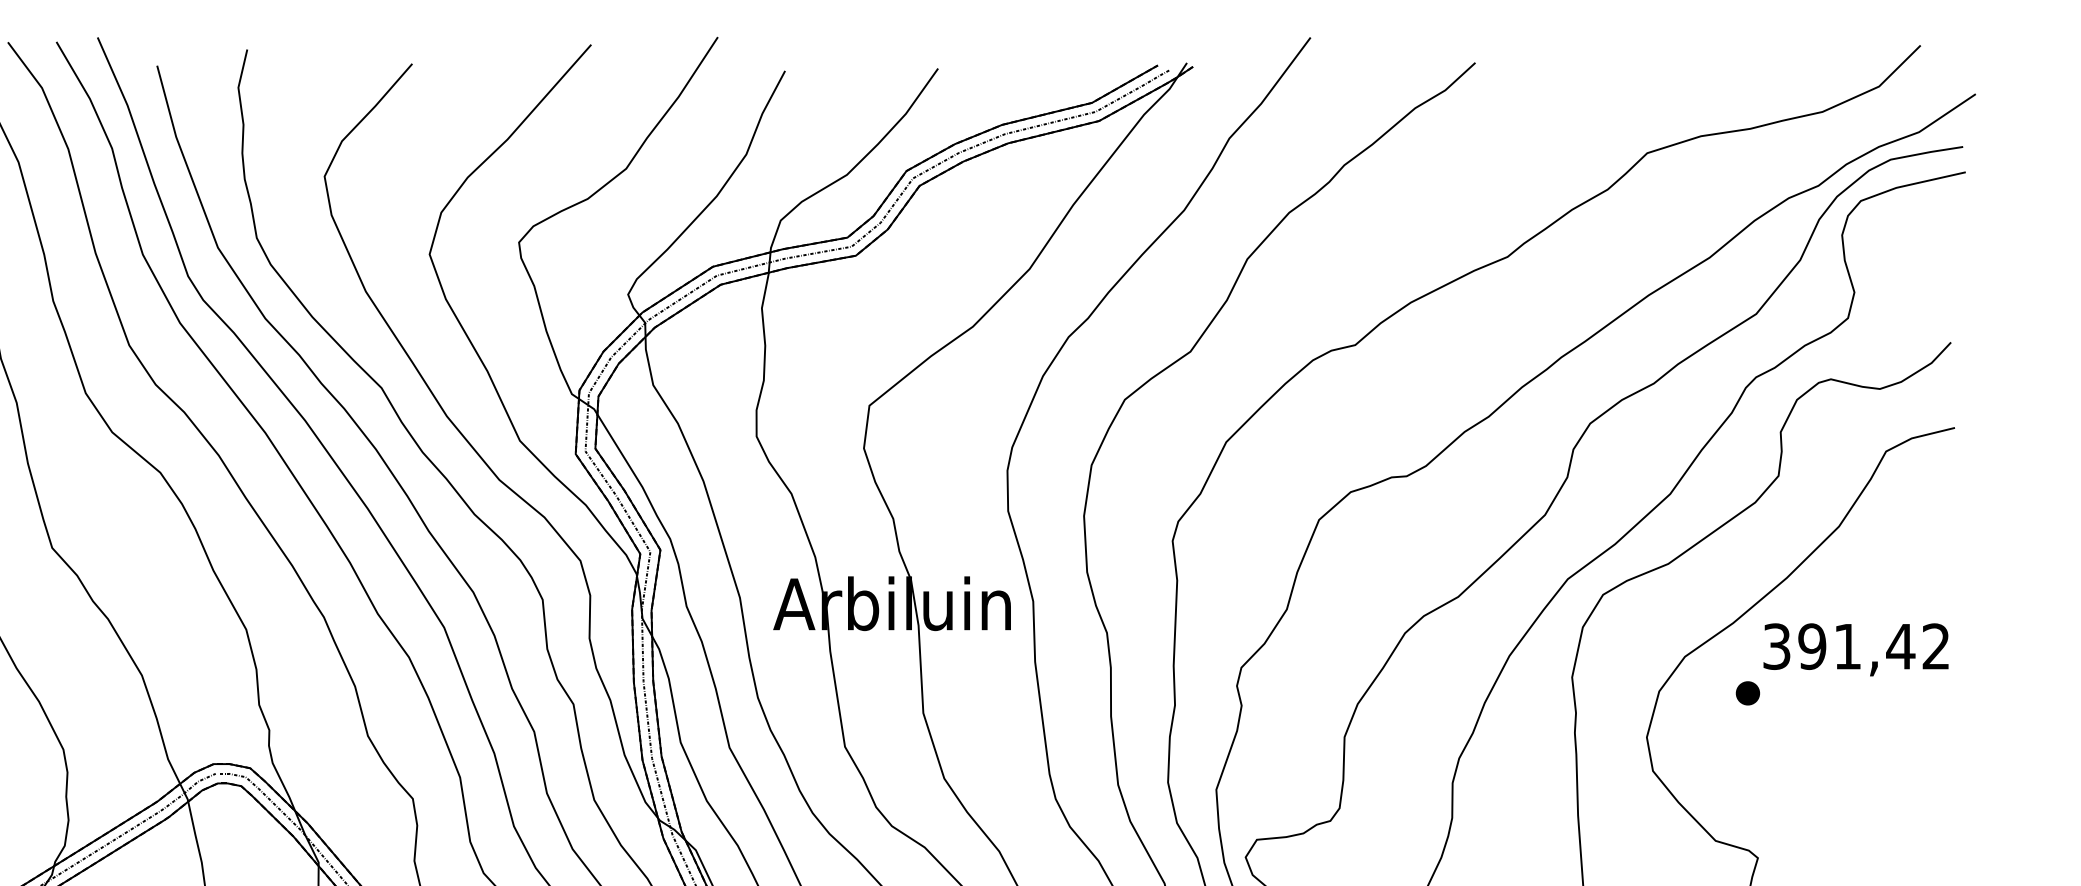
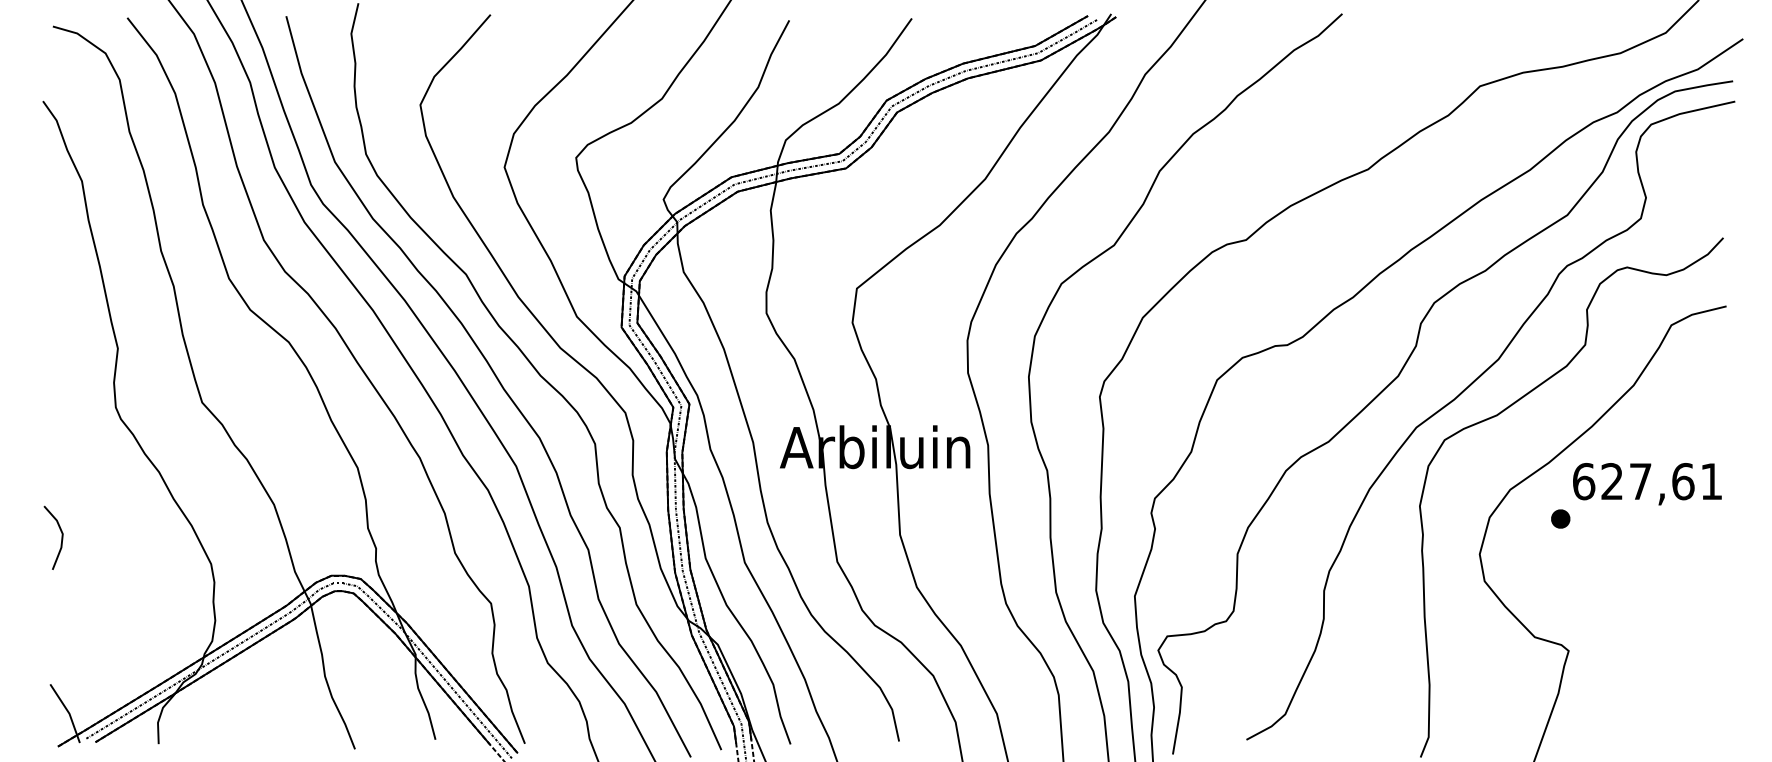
text: (1856, 646) -> (1647, 481), 391,42 -> 627,61

